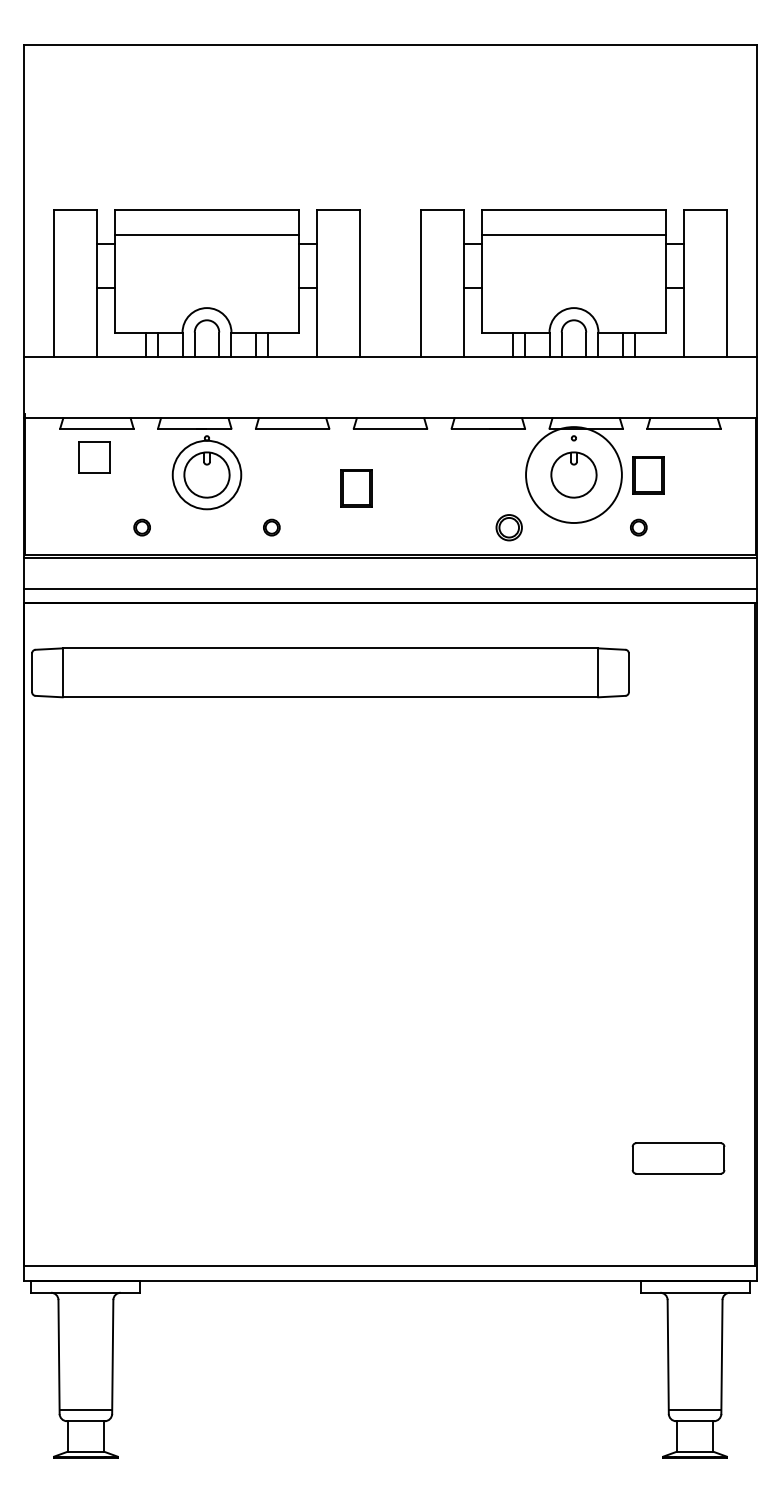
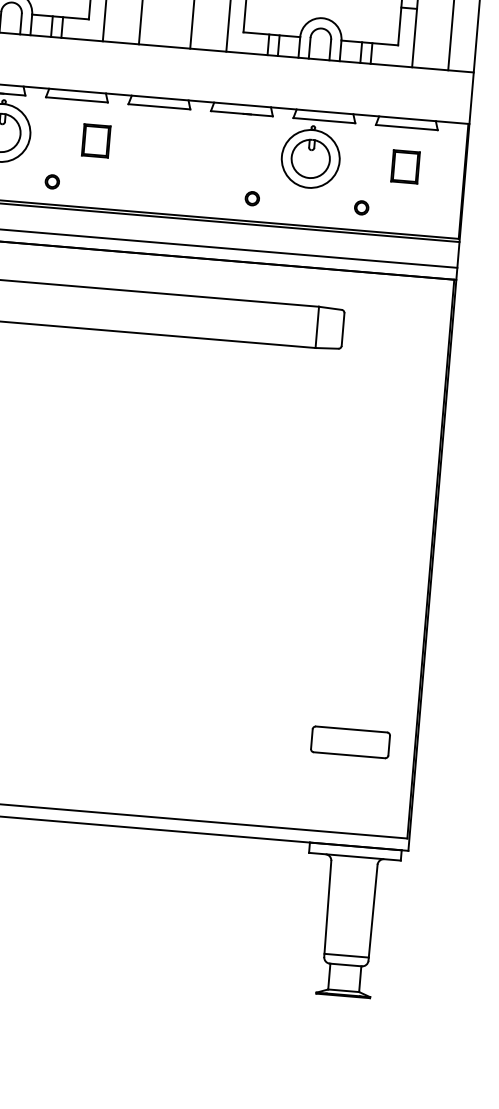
circle: (573, 474) -> (310, 158), size x0.71
part: (648, 475) -> (405, 167), moved
part: (356, 488) -> (96, 141), moved
part: (508, 527) -> (251, 198), size x0.62

